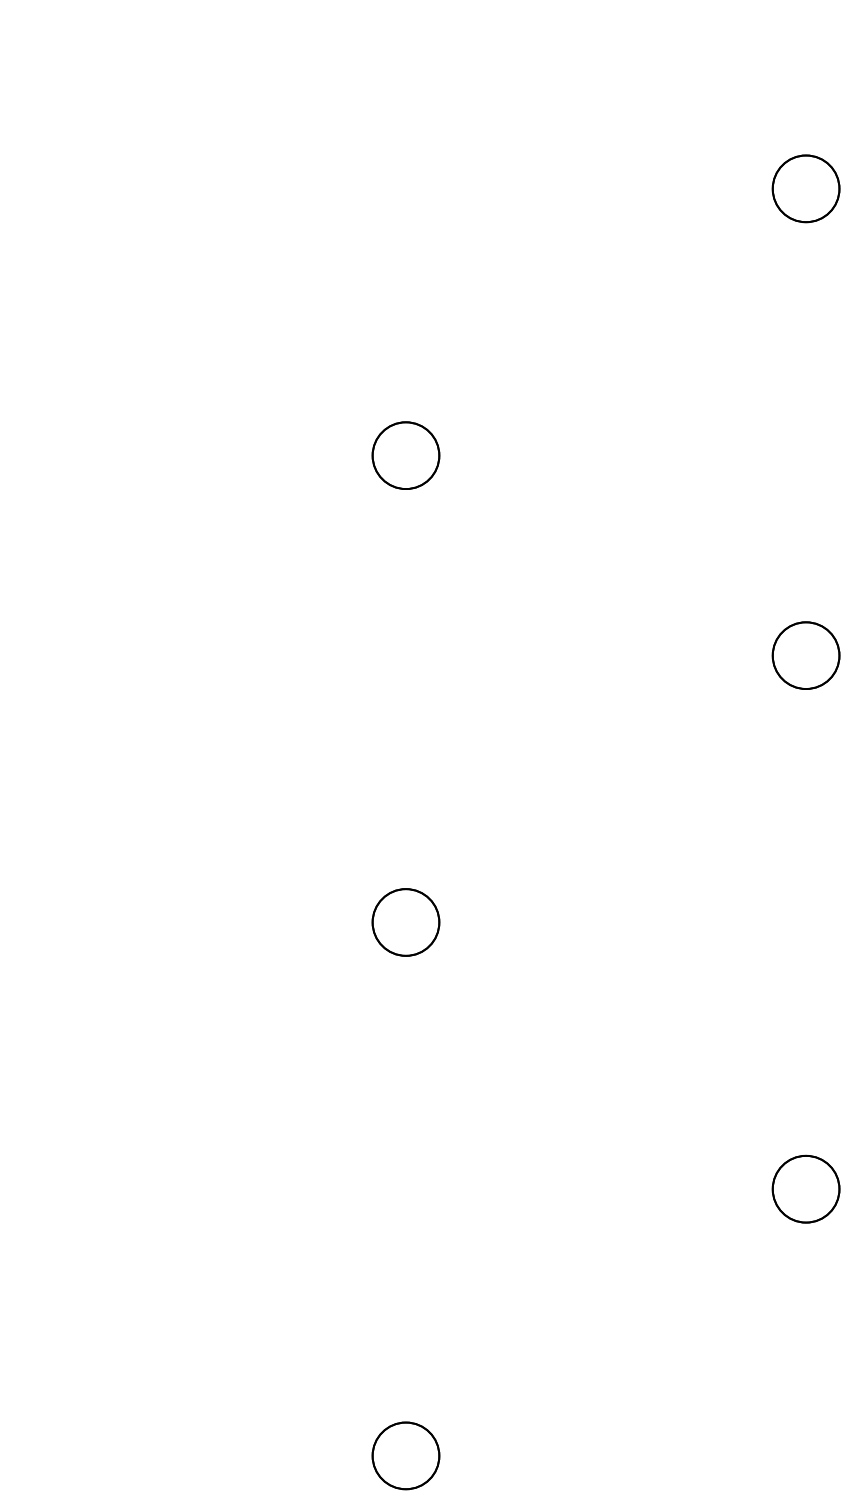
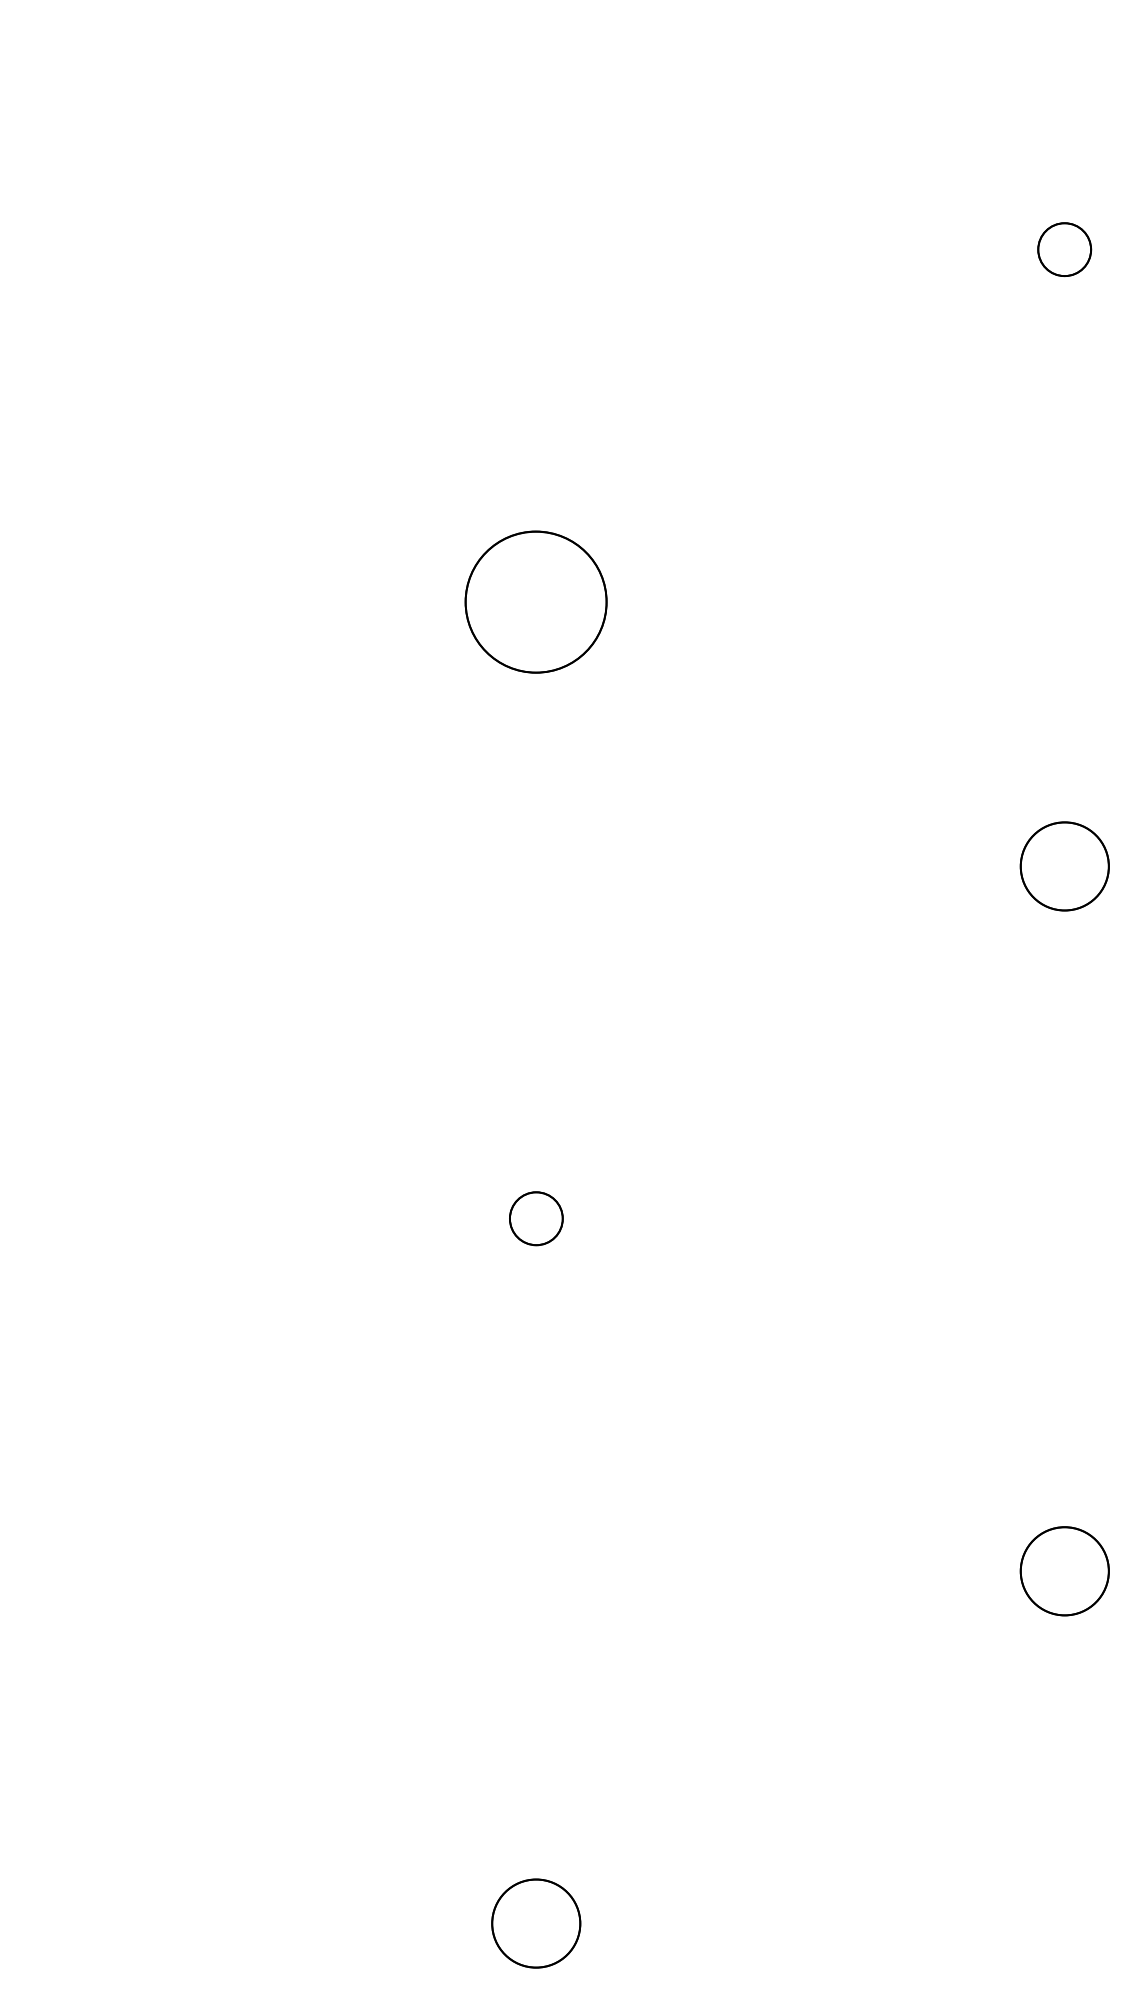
part: (805, 188) -> (1064, 249), size x0.6
part: (406, 455) -> (536, 602), size x1.6
part: (406, 922) -> (536, 1218), size x0.6

